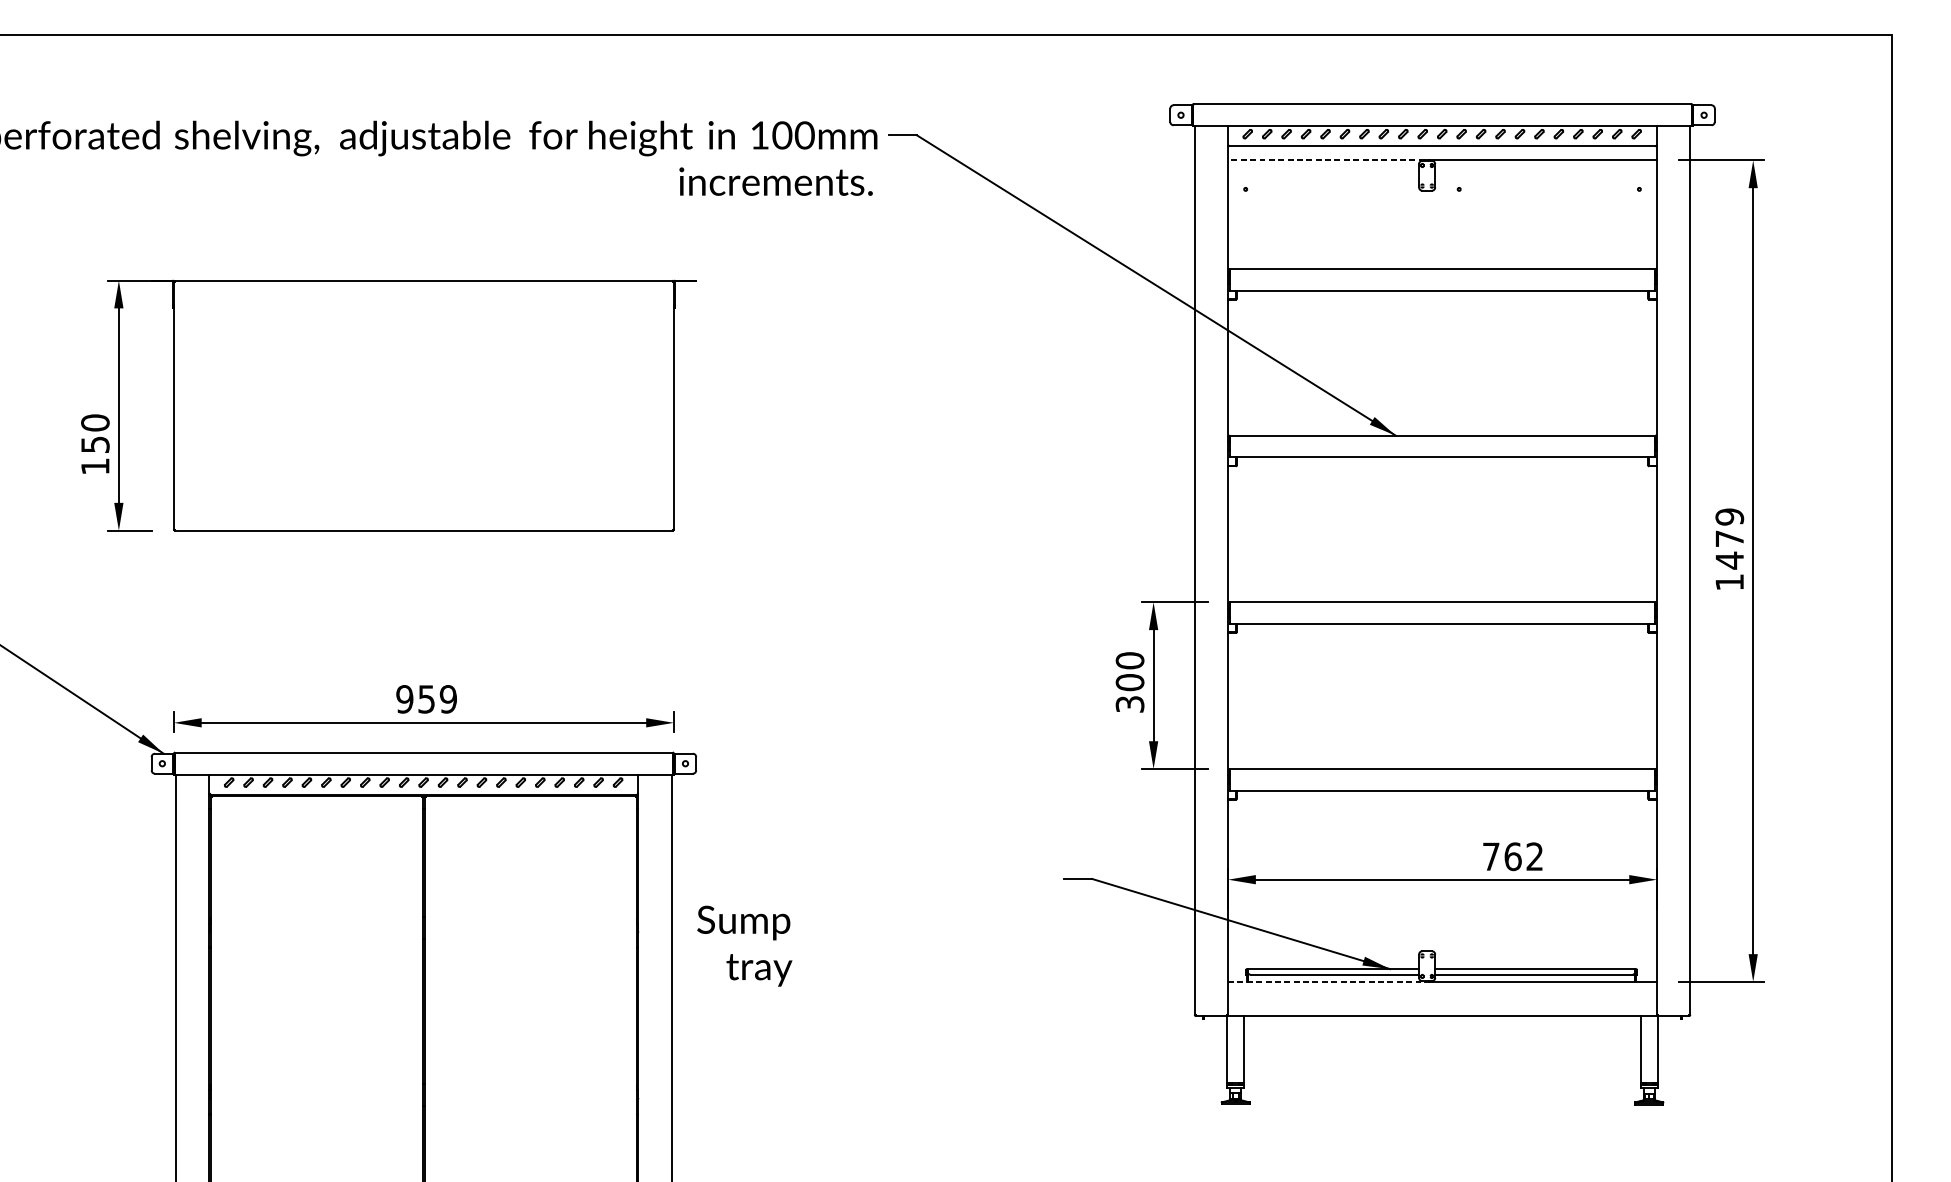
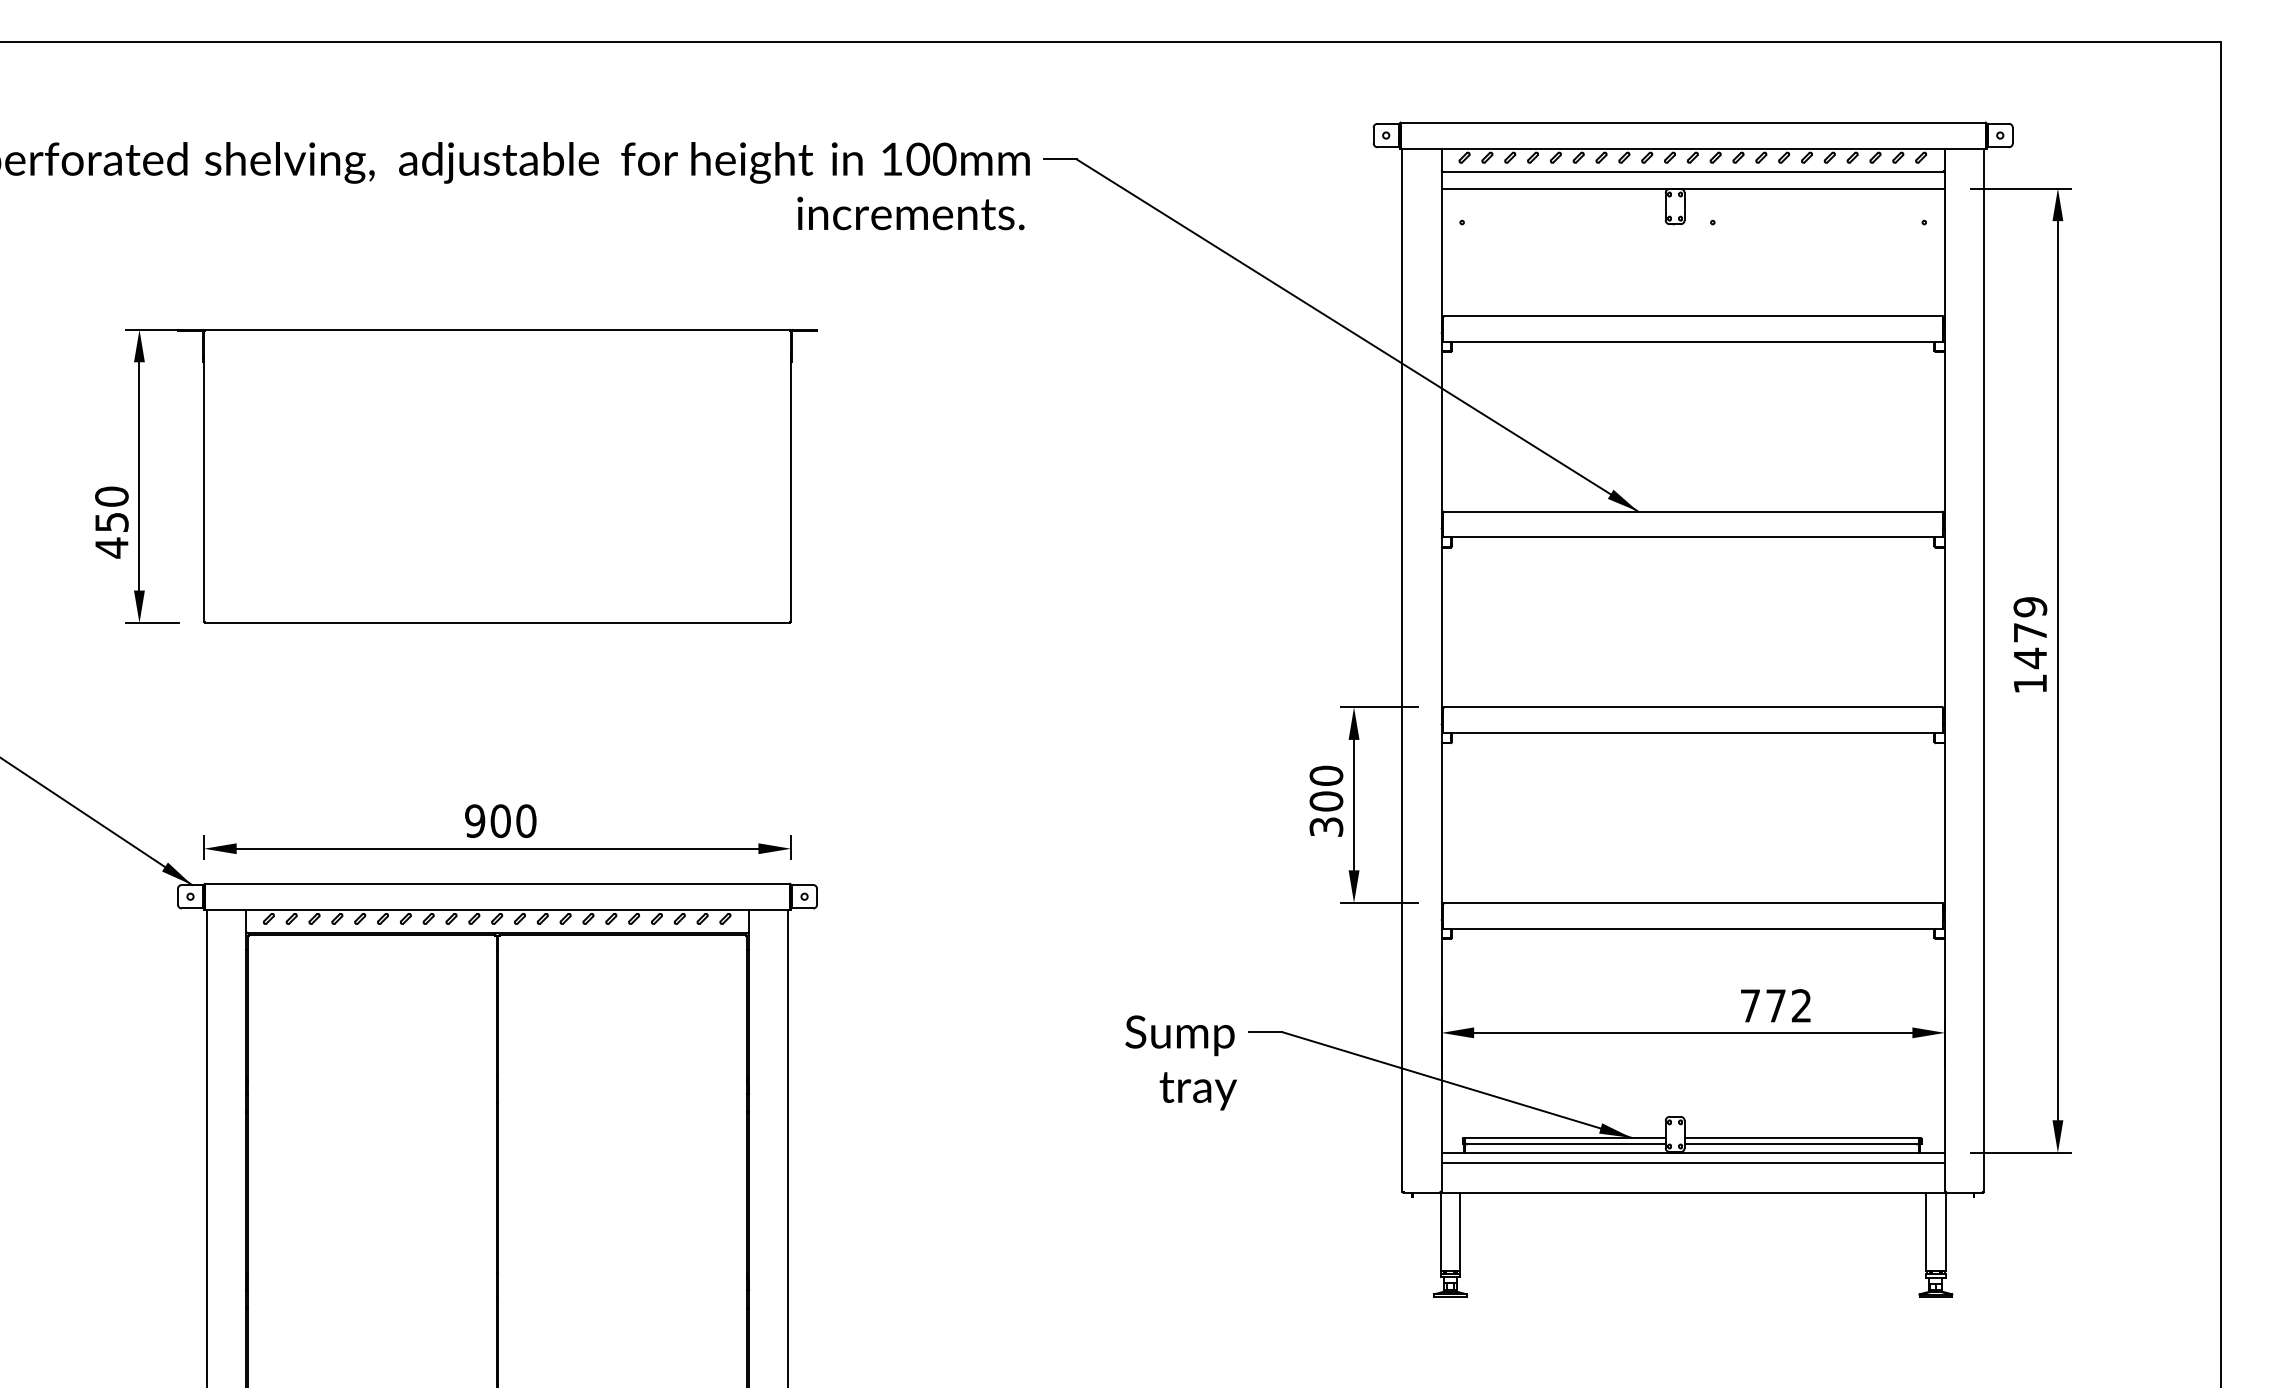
line: (1326, 160) -> (1556, 188), dashed -> solid
text: (95, 466) -> (111, 547), 150 -> 450
text: (437, 699) -> (513, 821), 959 -> 900
text: (1513, 856) -> (1776, 1005), 762 -> 772
text: (744, 945) -> (1180, 1062), moved
line: (1326, 981) -> (1557, 1152), dashed -> solid
line: (1442, 990) -> (1693, 1162), added

